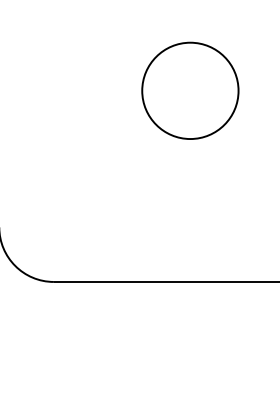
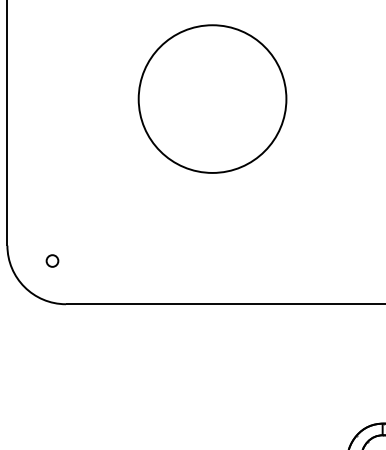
circle: (190, 90) -> (212, 98), size x1.43
circle: (41, 241) -> (52, 260), added

